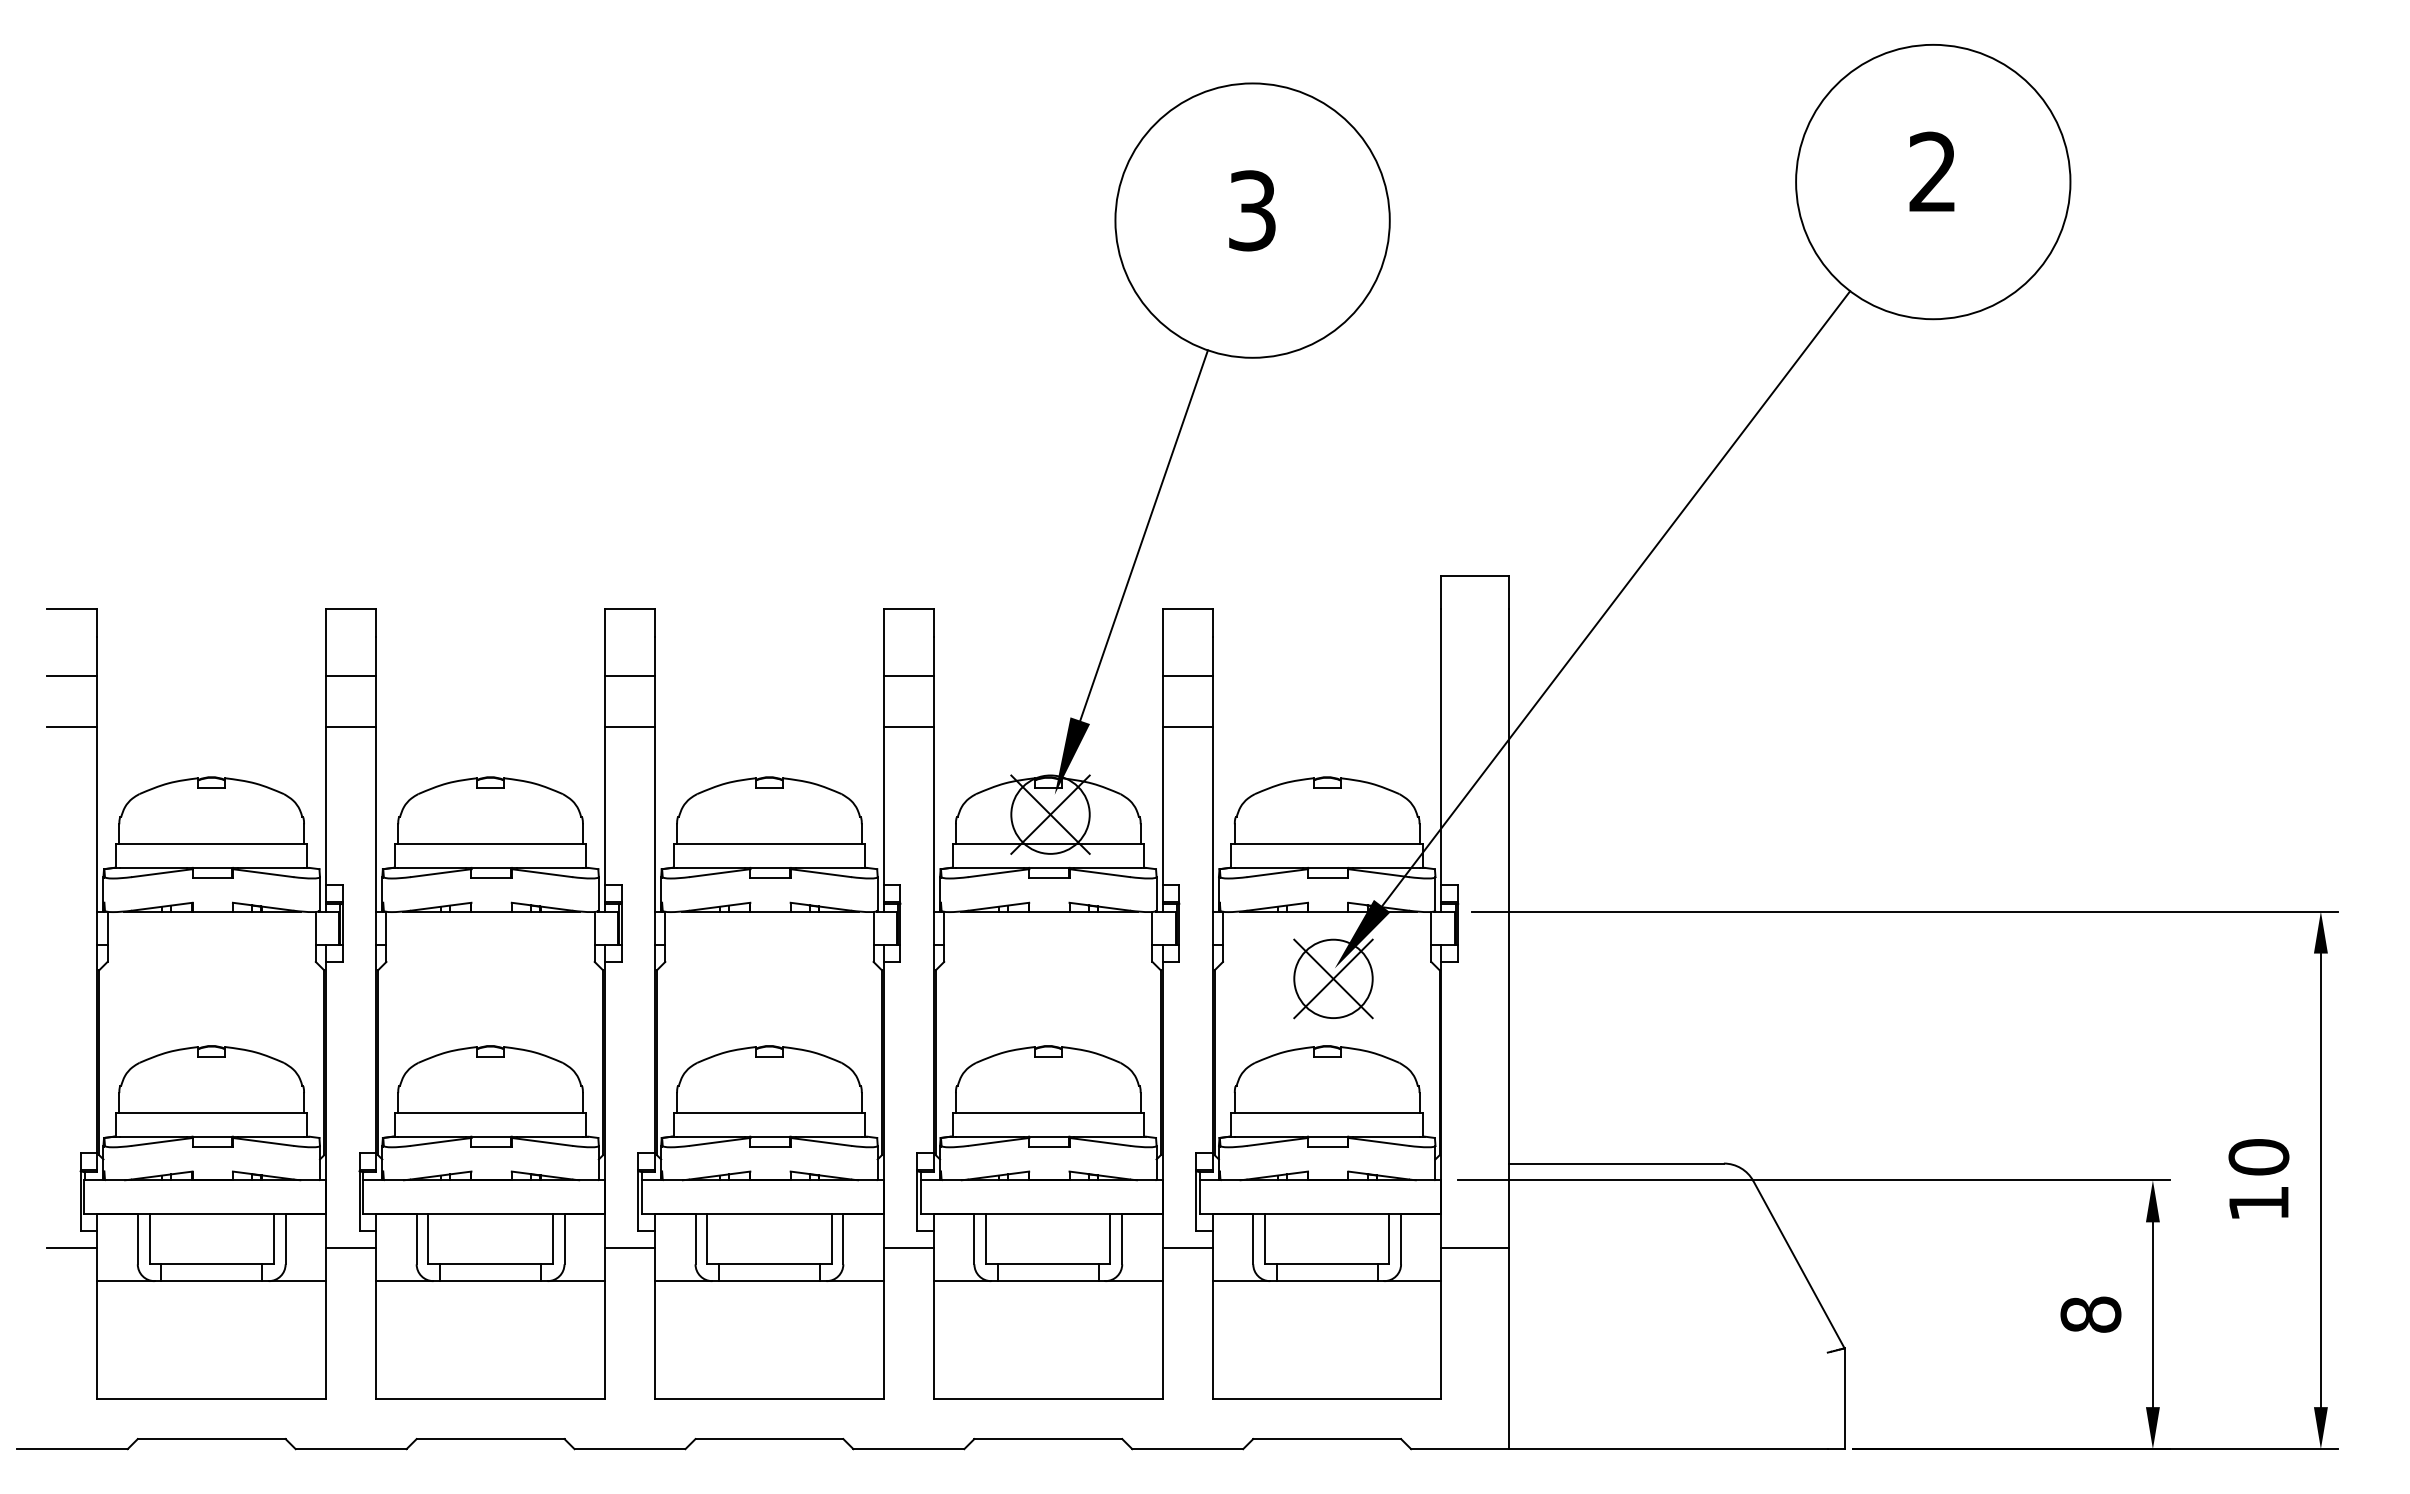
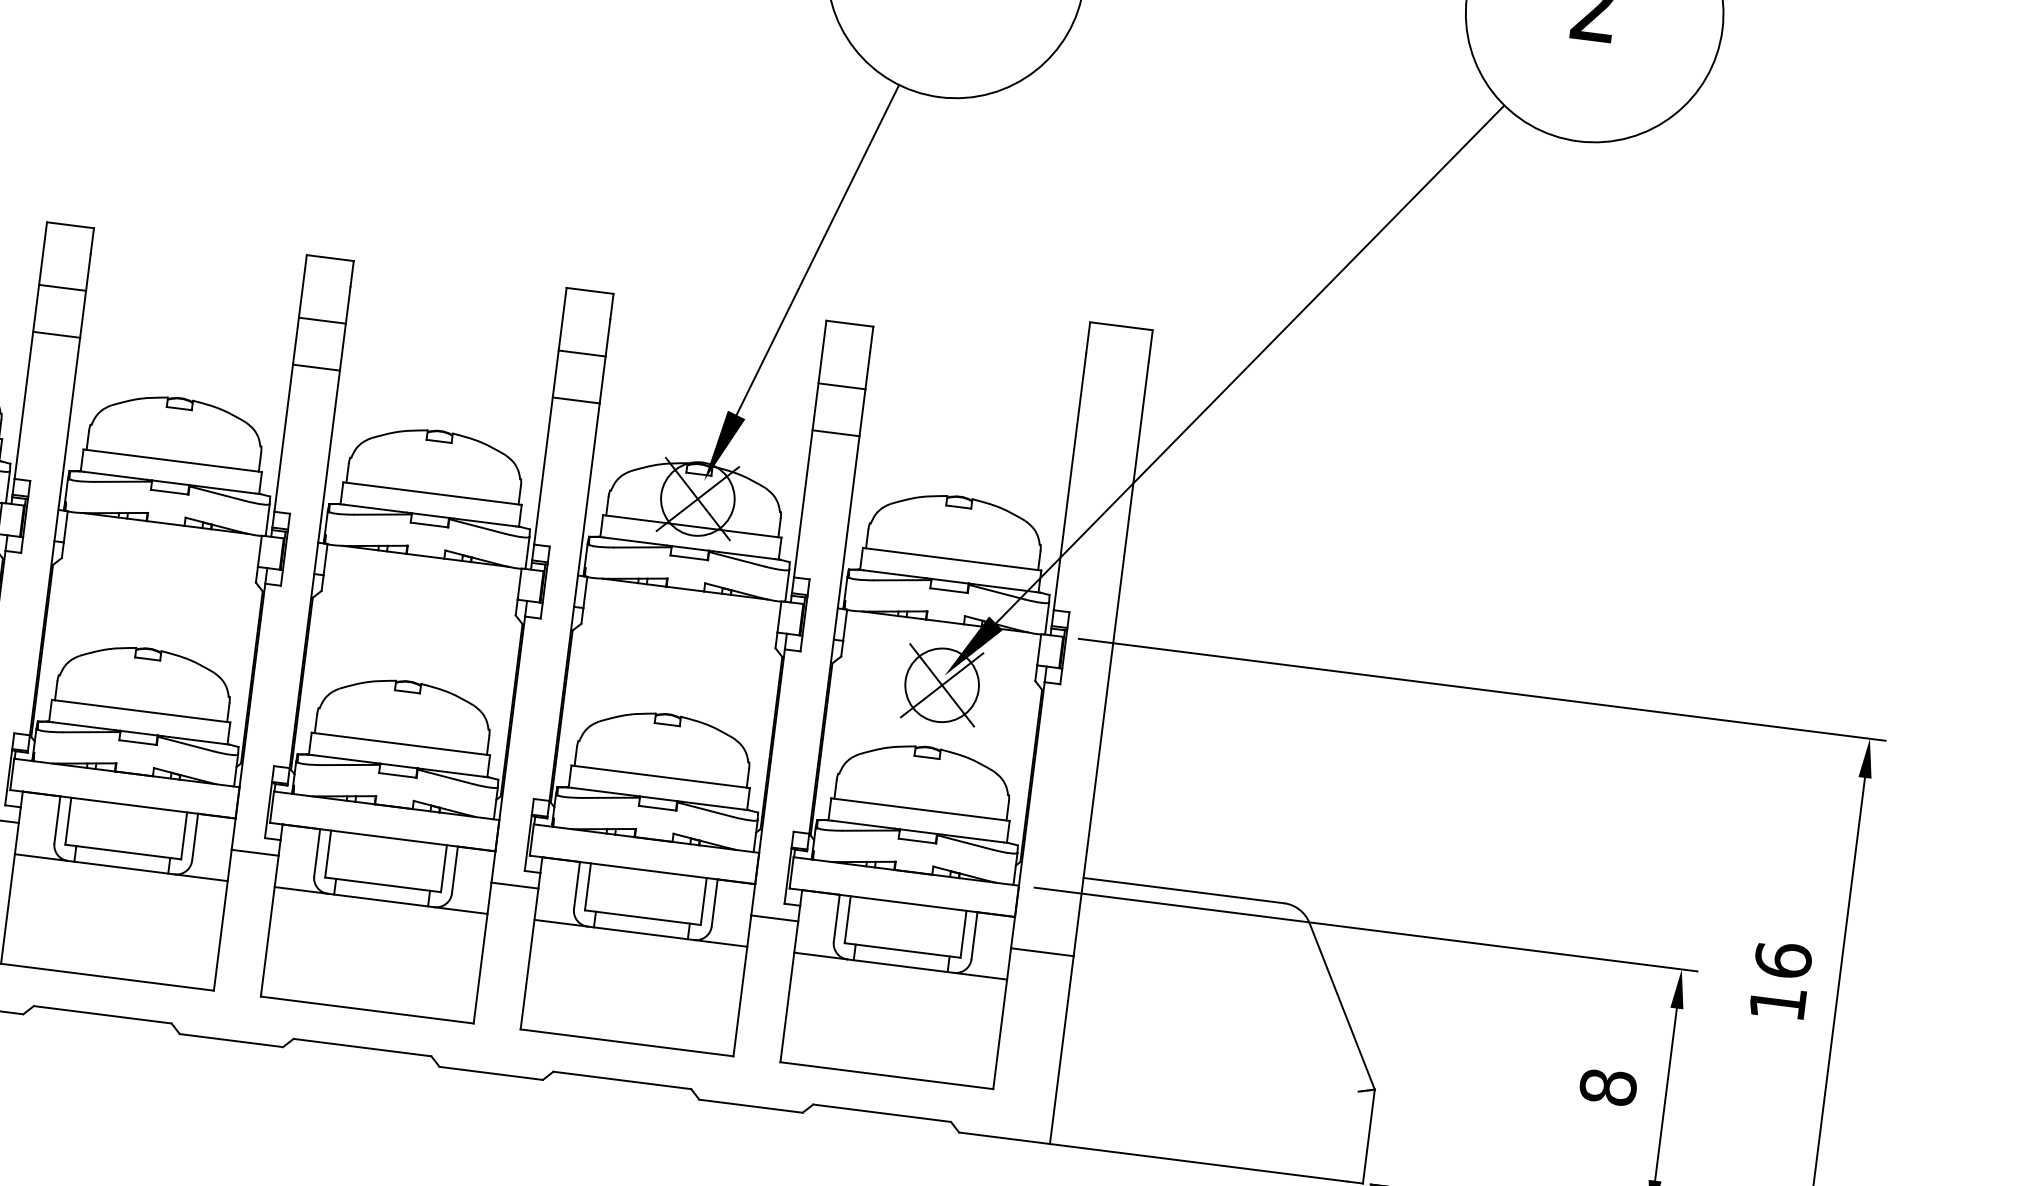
text: (2258, 1156) -> (1782, 959), 10 -> 16

